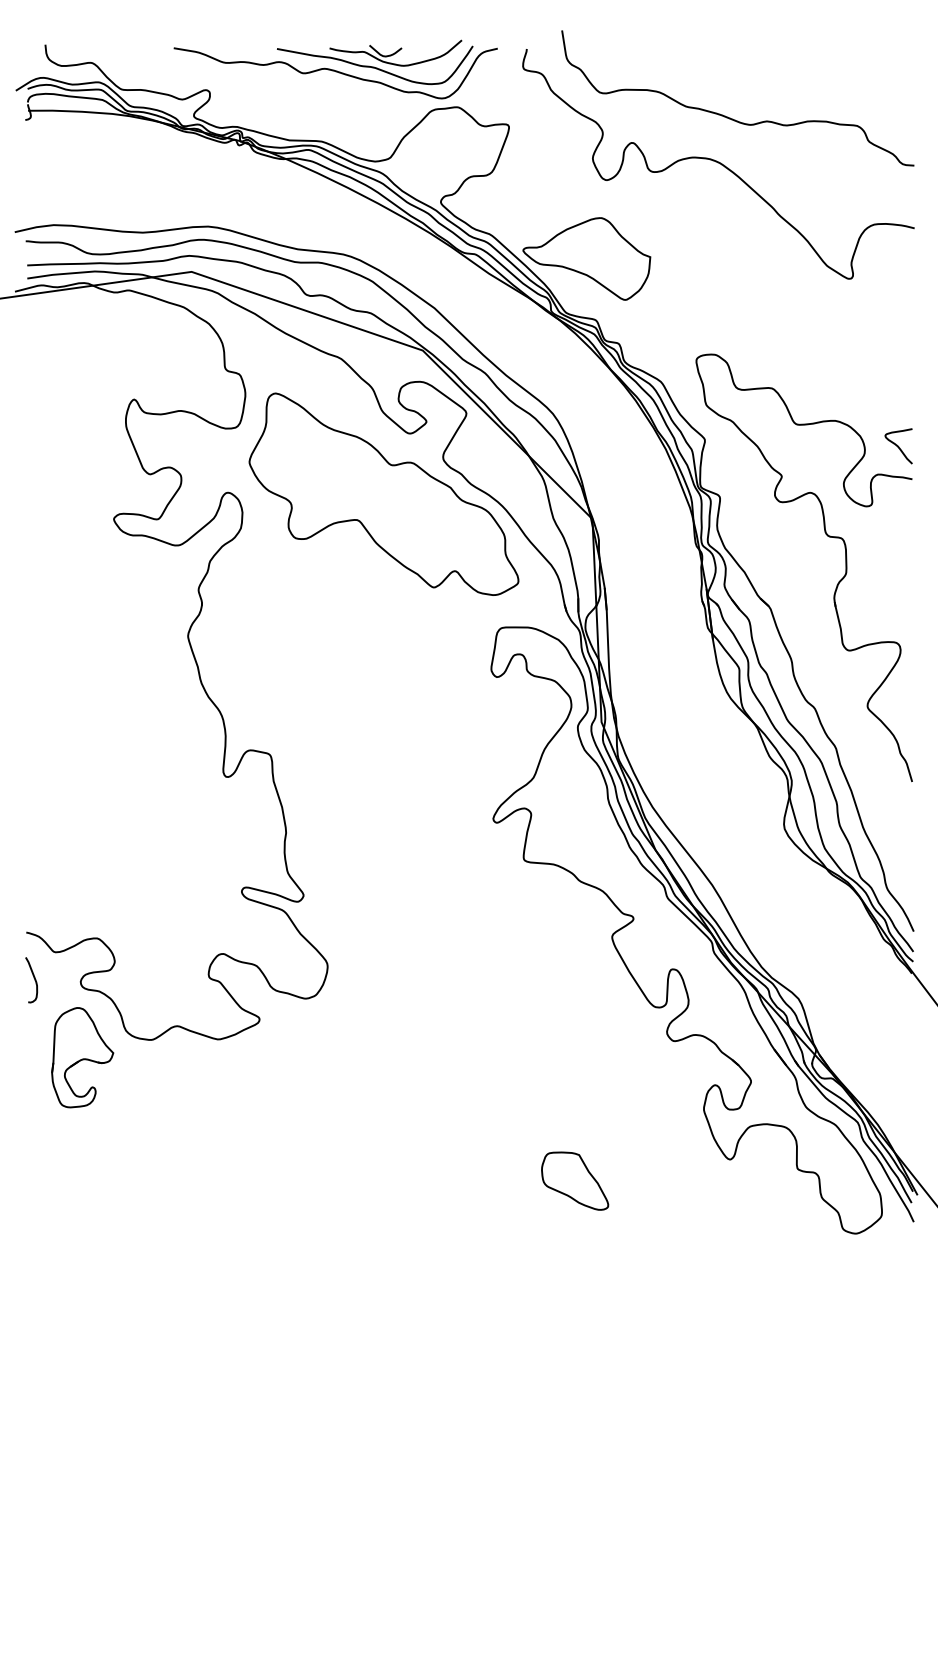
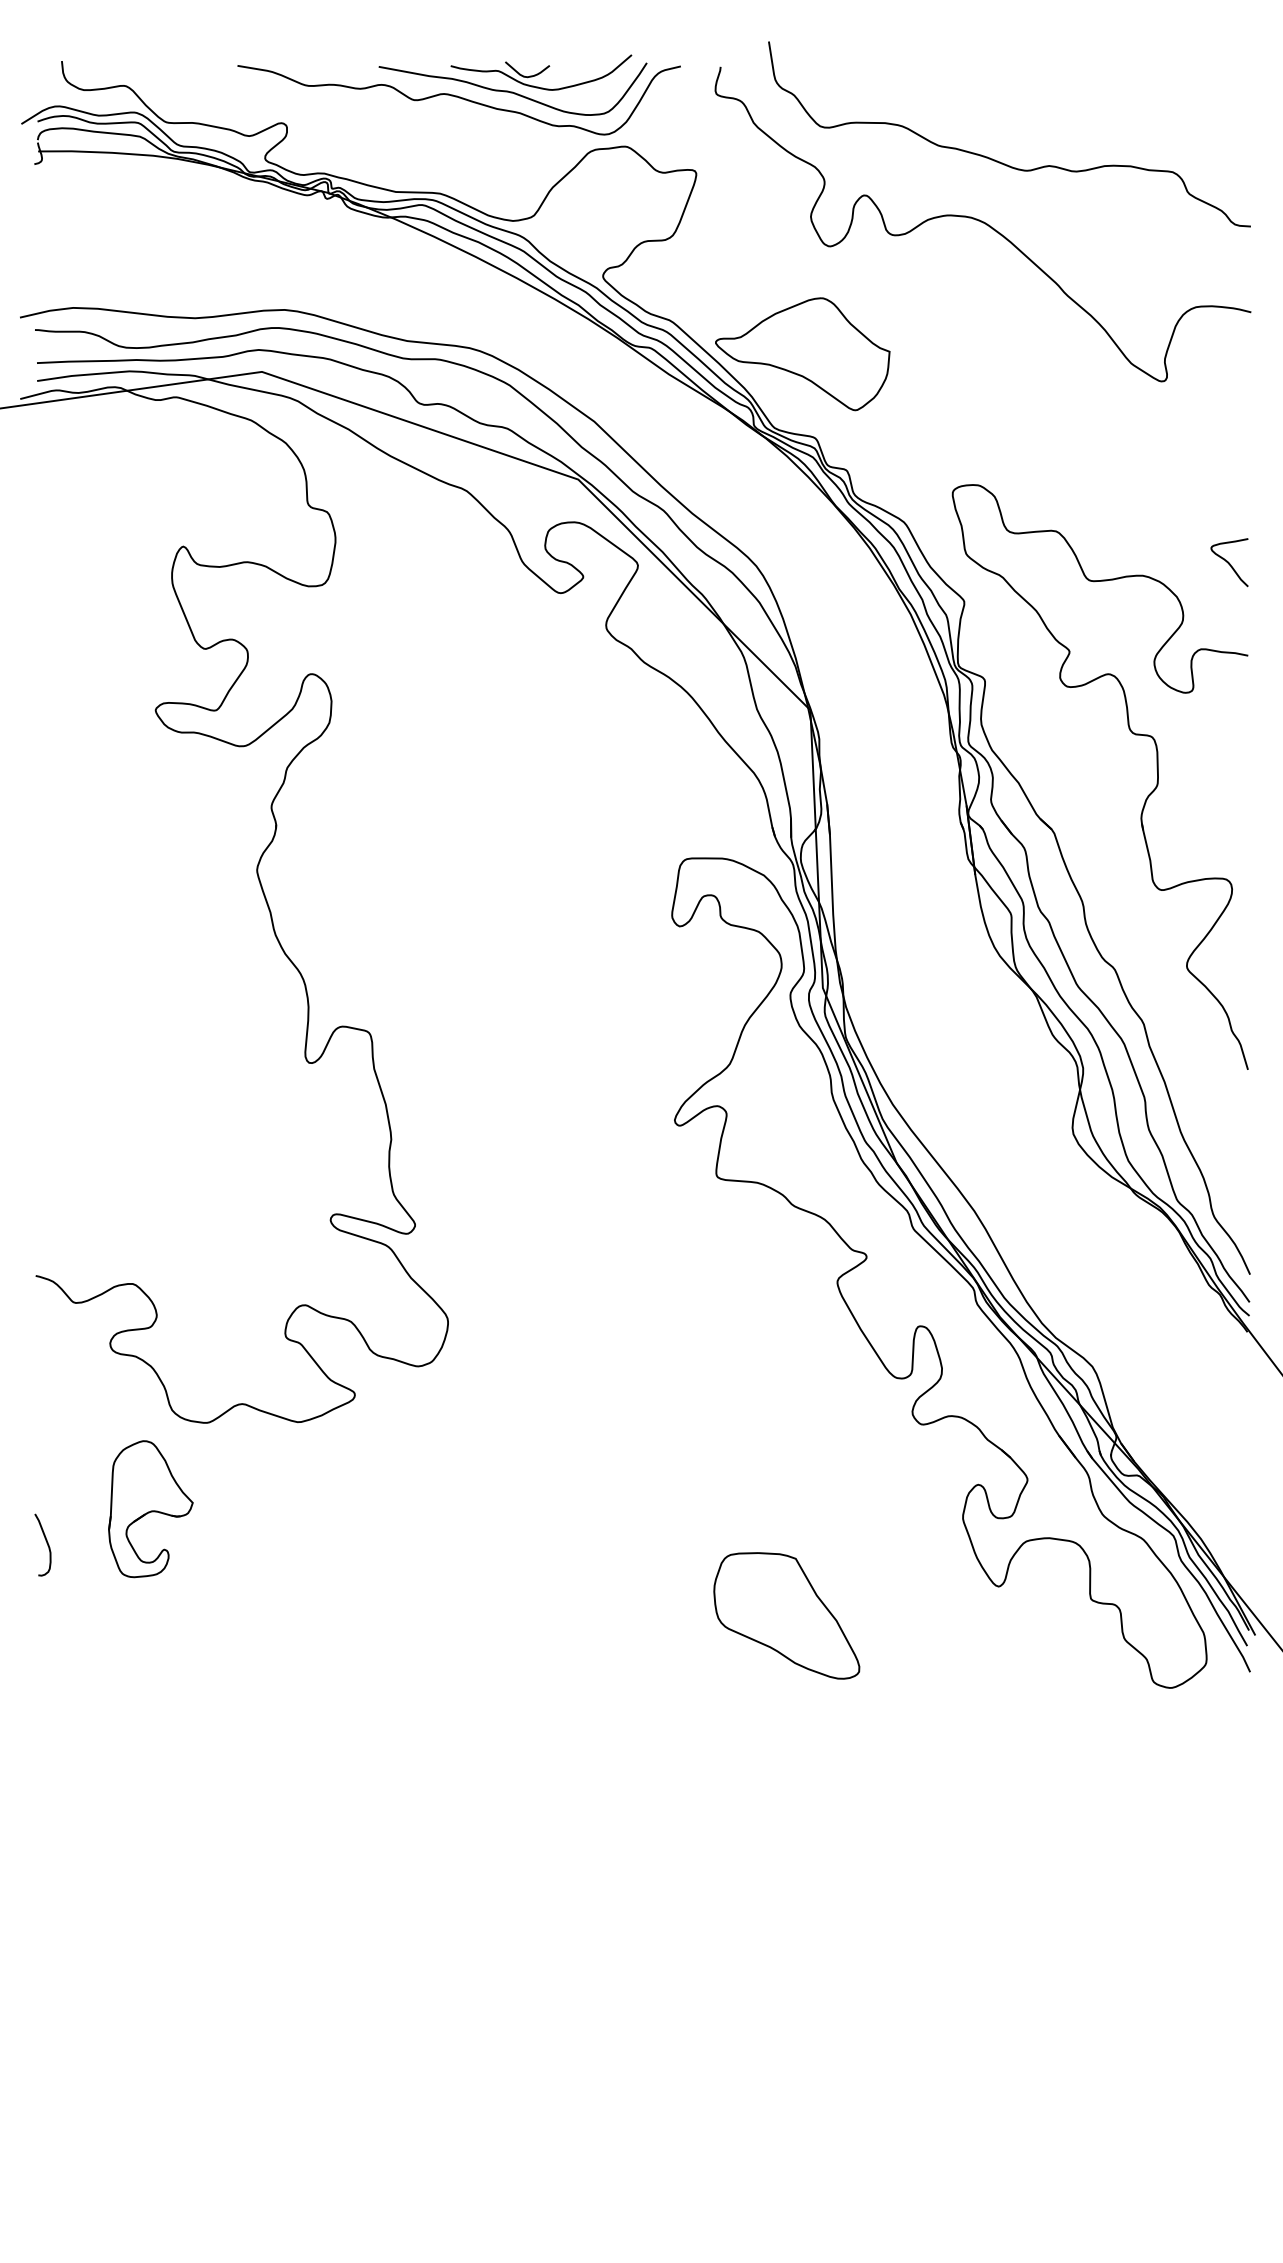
curve: (898, 446) -> (1229, 562), moved
part: (384, 494) -> (525, 676), removed
curve: (34, 979) -> (46, 1543), moved
part: (82, 1057) -> (150, 1509), moved
part: (574, 1181) -> (786, 1616), size x1.6

